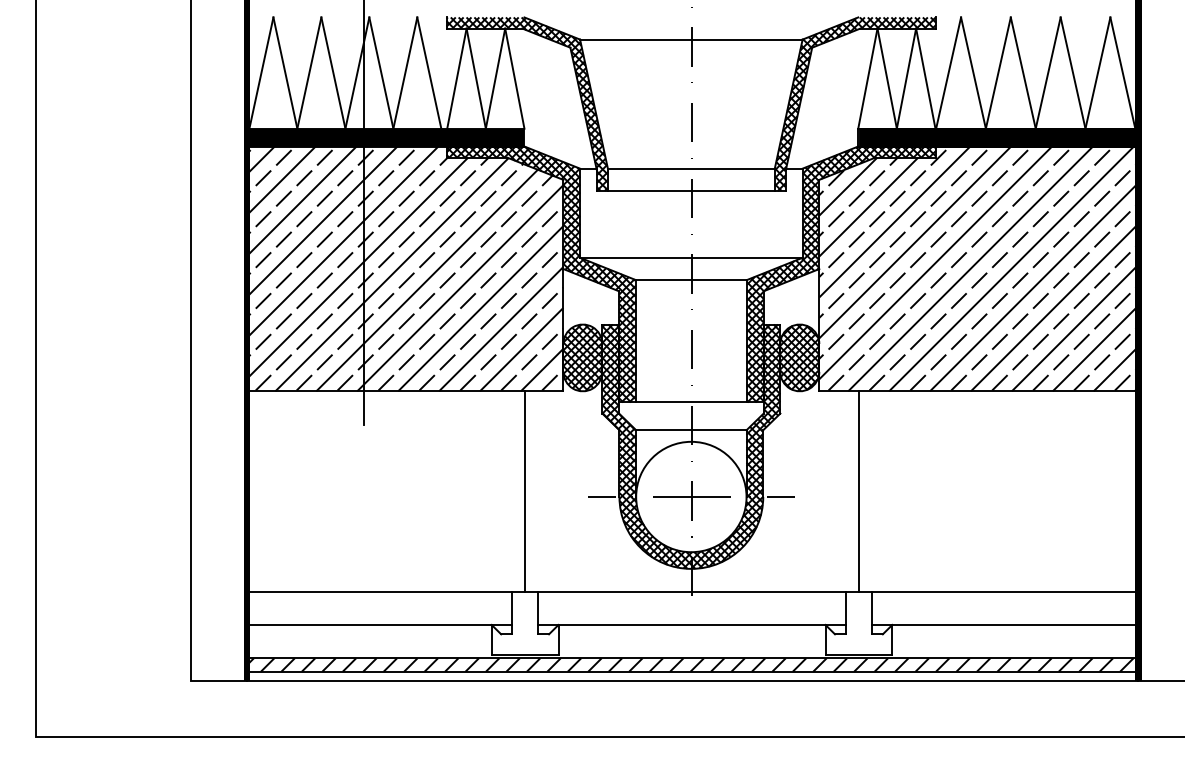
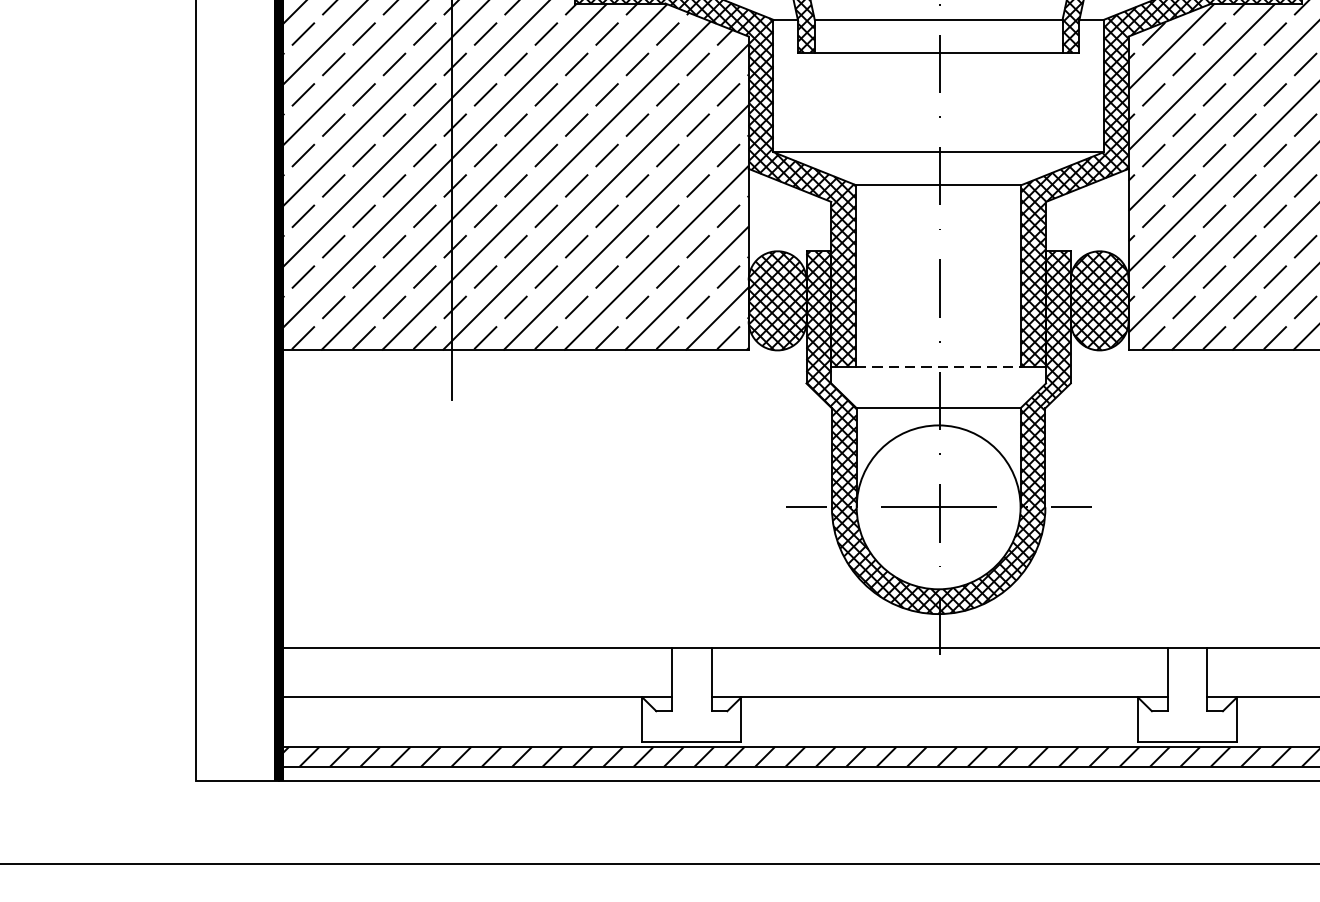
line: (691, 402) -> (938, 367), solid -> dashed
line: (525, 491) -> (692, 499), removed
line: (858, 491) -> (1186, 499), removed

